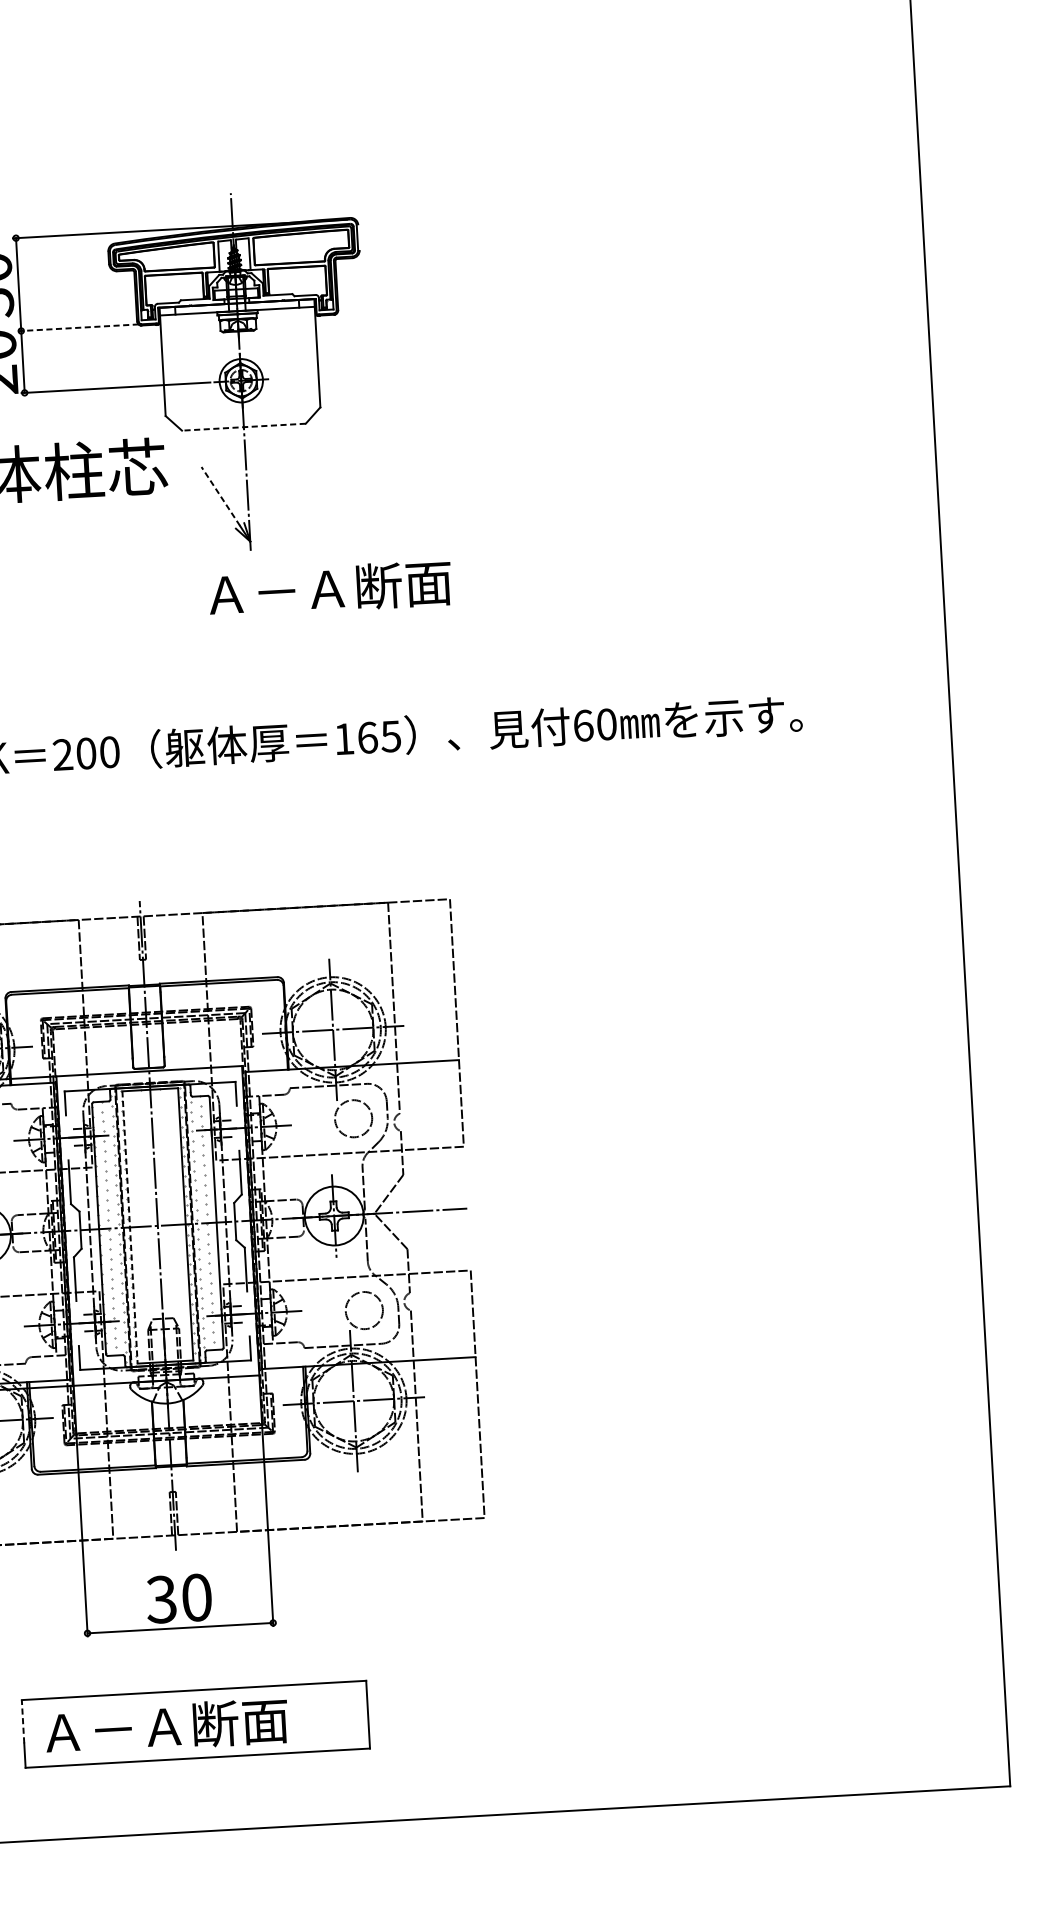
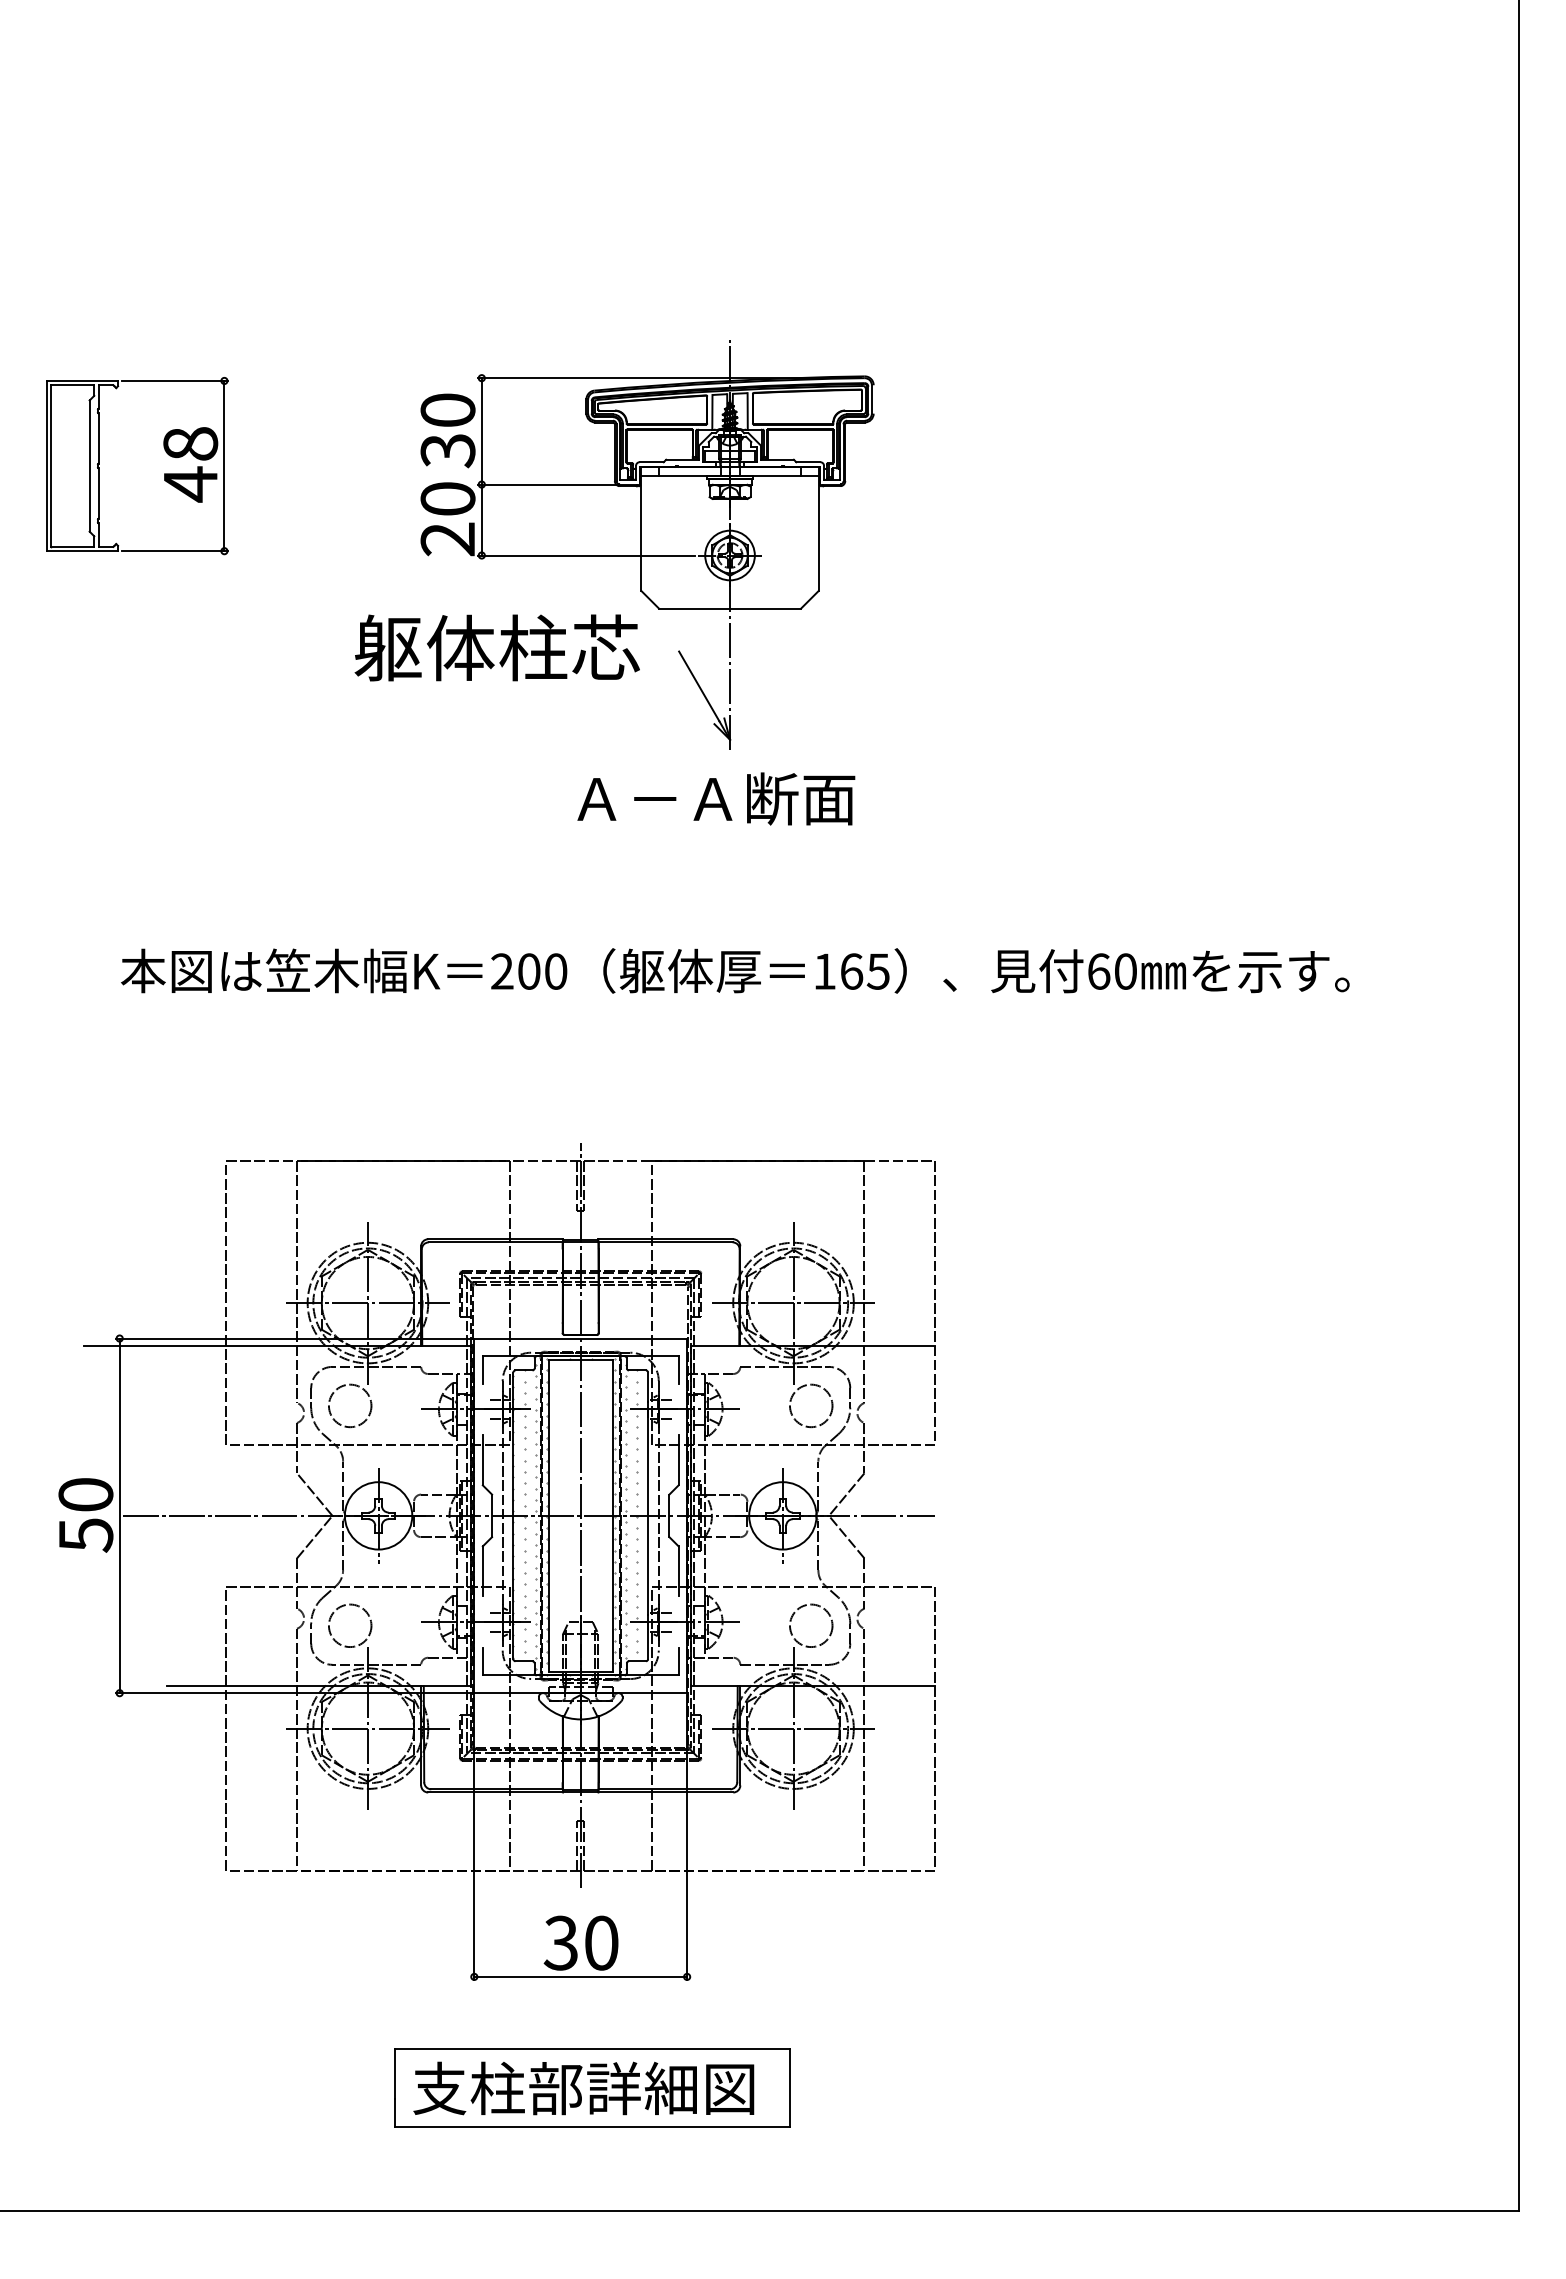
line: (77, 327) -> (546, 484), dashed -> solid
line: (244, 426) -> (730, 608), dashed -> solid
line: (221, 496) -> (699, 686), dashed -> solid
text: (330, 588) -> (716, 798), moved
line: (129, 1228) -> (548, 1516), dashed -> solid
line: (23, 1721) -> (395, 2073), dashed -> solid
text: (188, 1725) -> (583, 2088), Ａ－Ａ断面 -> 支柱部詳細図

